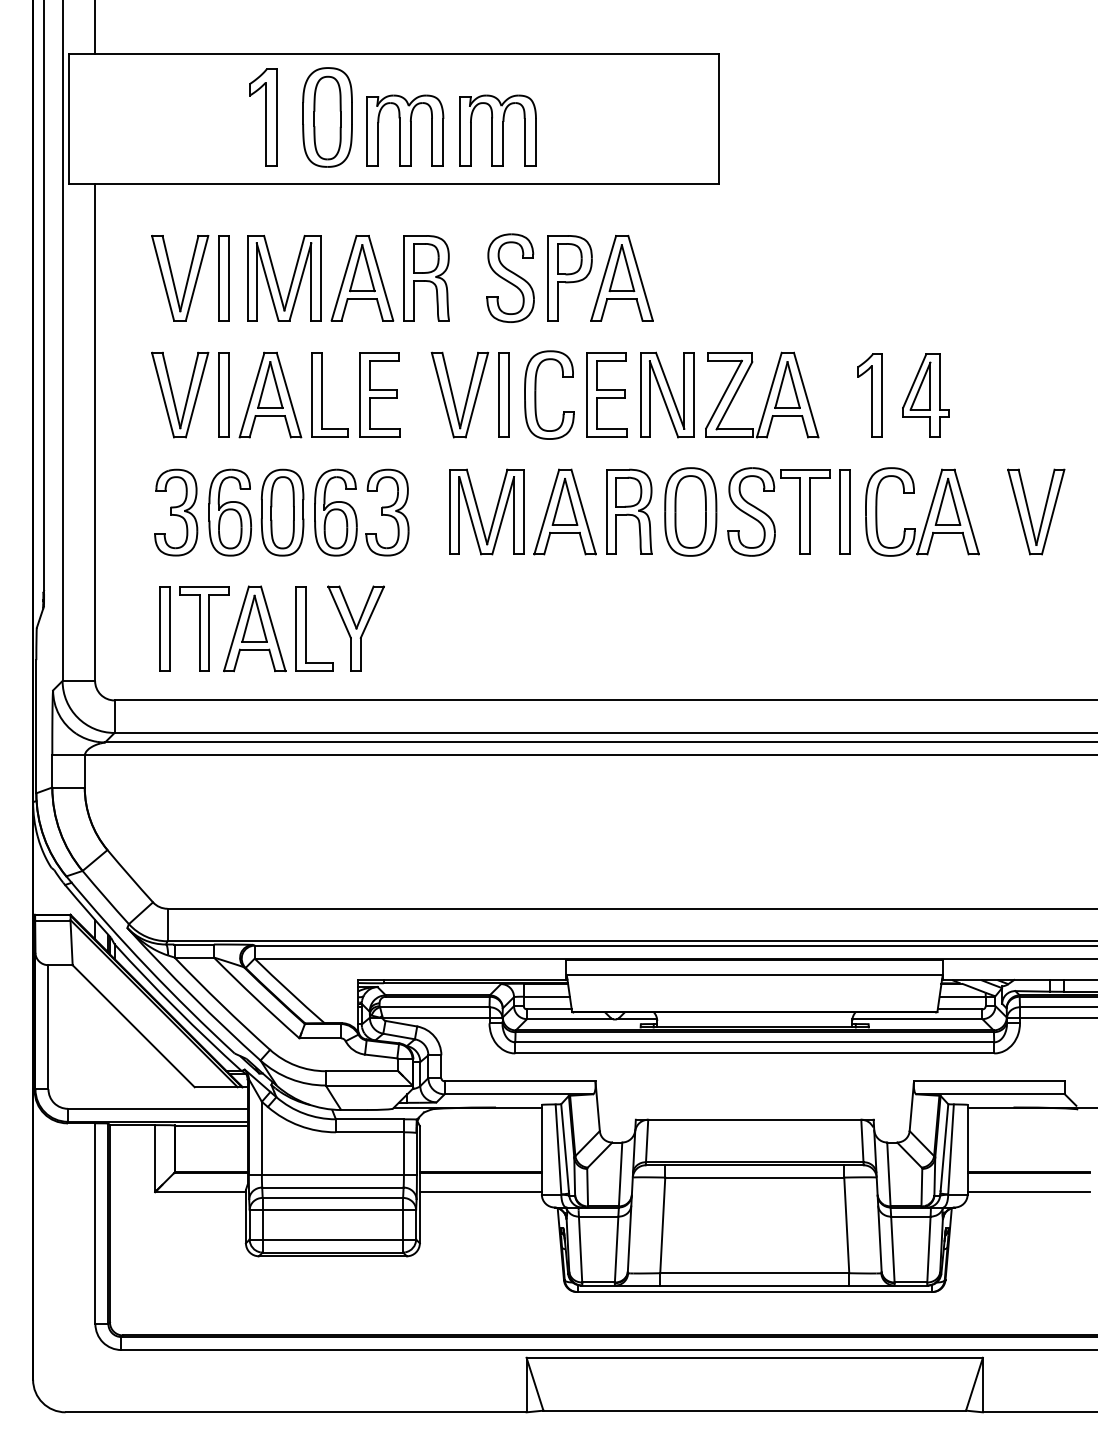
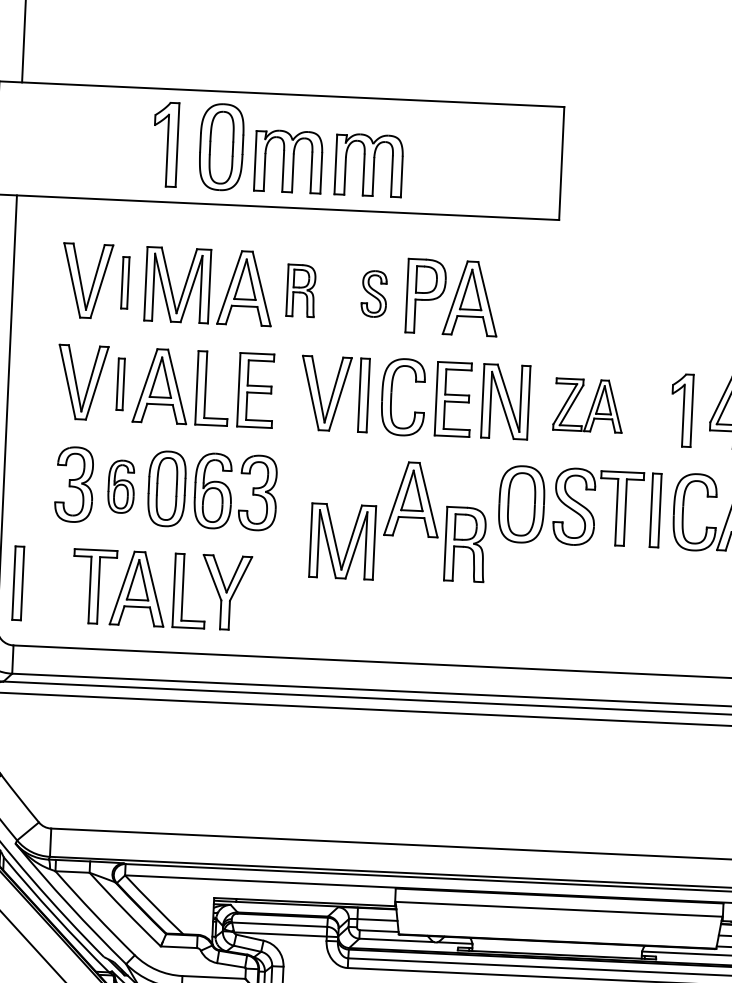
part: (510, 277) -> (374, 293), size x0.6
part: (223, 278) -> (124, 283), size x0.7
part: (426, 278) -> (301, 291), size x0.7
part: (223, 394) -> (120, 383), size x0.7
part: (762, 394) -> (588, 405), size x0.7
part: (479, 511) -> (336, 540), moved
part: (629, 511) -> (465, 544), moved
part: (229, 512) -> (120, 486), size x0.7
part: (164, 628) -> (17, 582), moved

